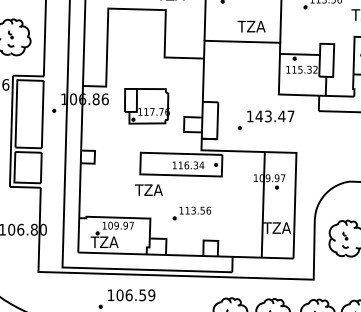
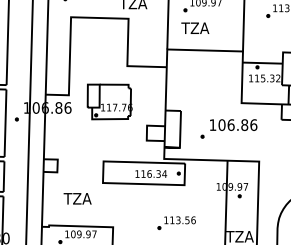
text: (251, 26) -> (195, 28), moved
part: (146, 106) -> (109, 102), moved
text: (274, 116) -> (237, 125), 143.47 -> 106.86
text: (148, 189) -> (77, 198), moved
part: (191, 213) -> (176, 223), moved

